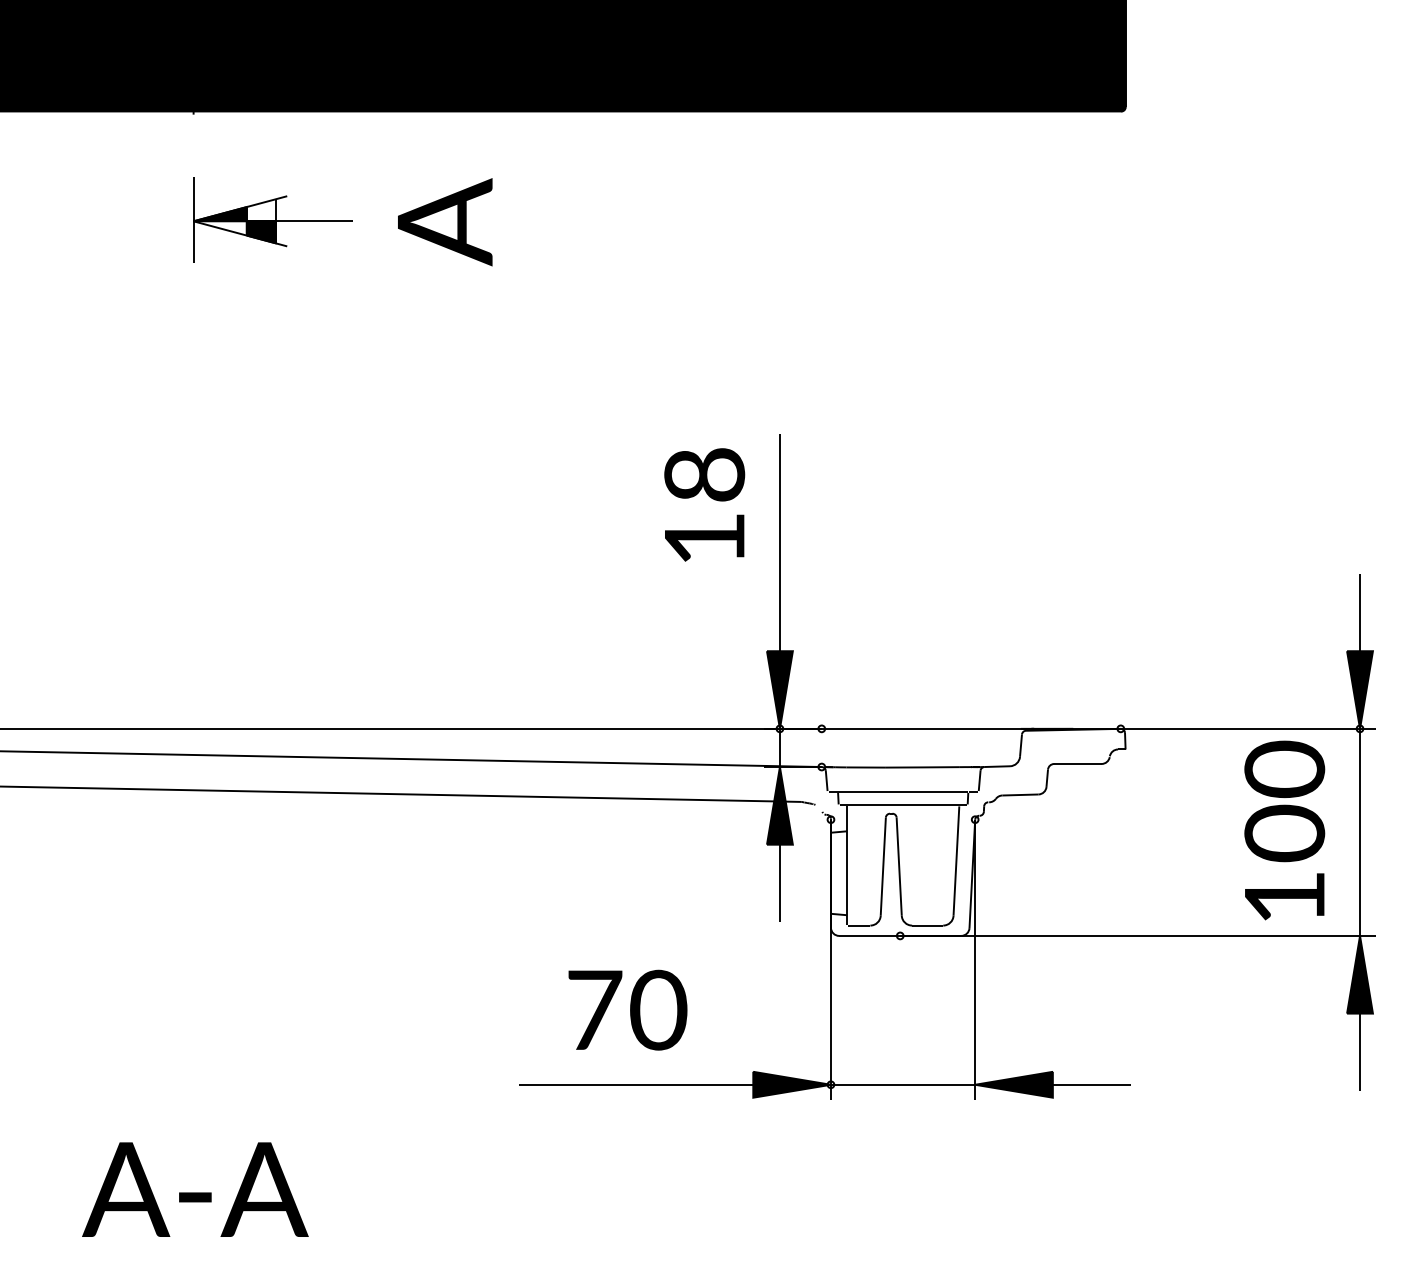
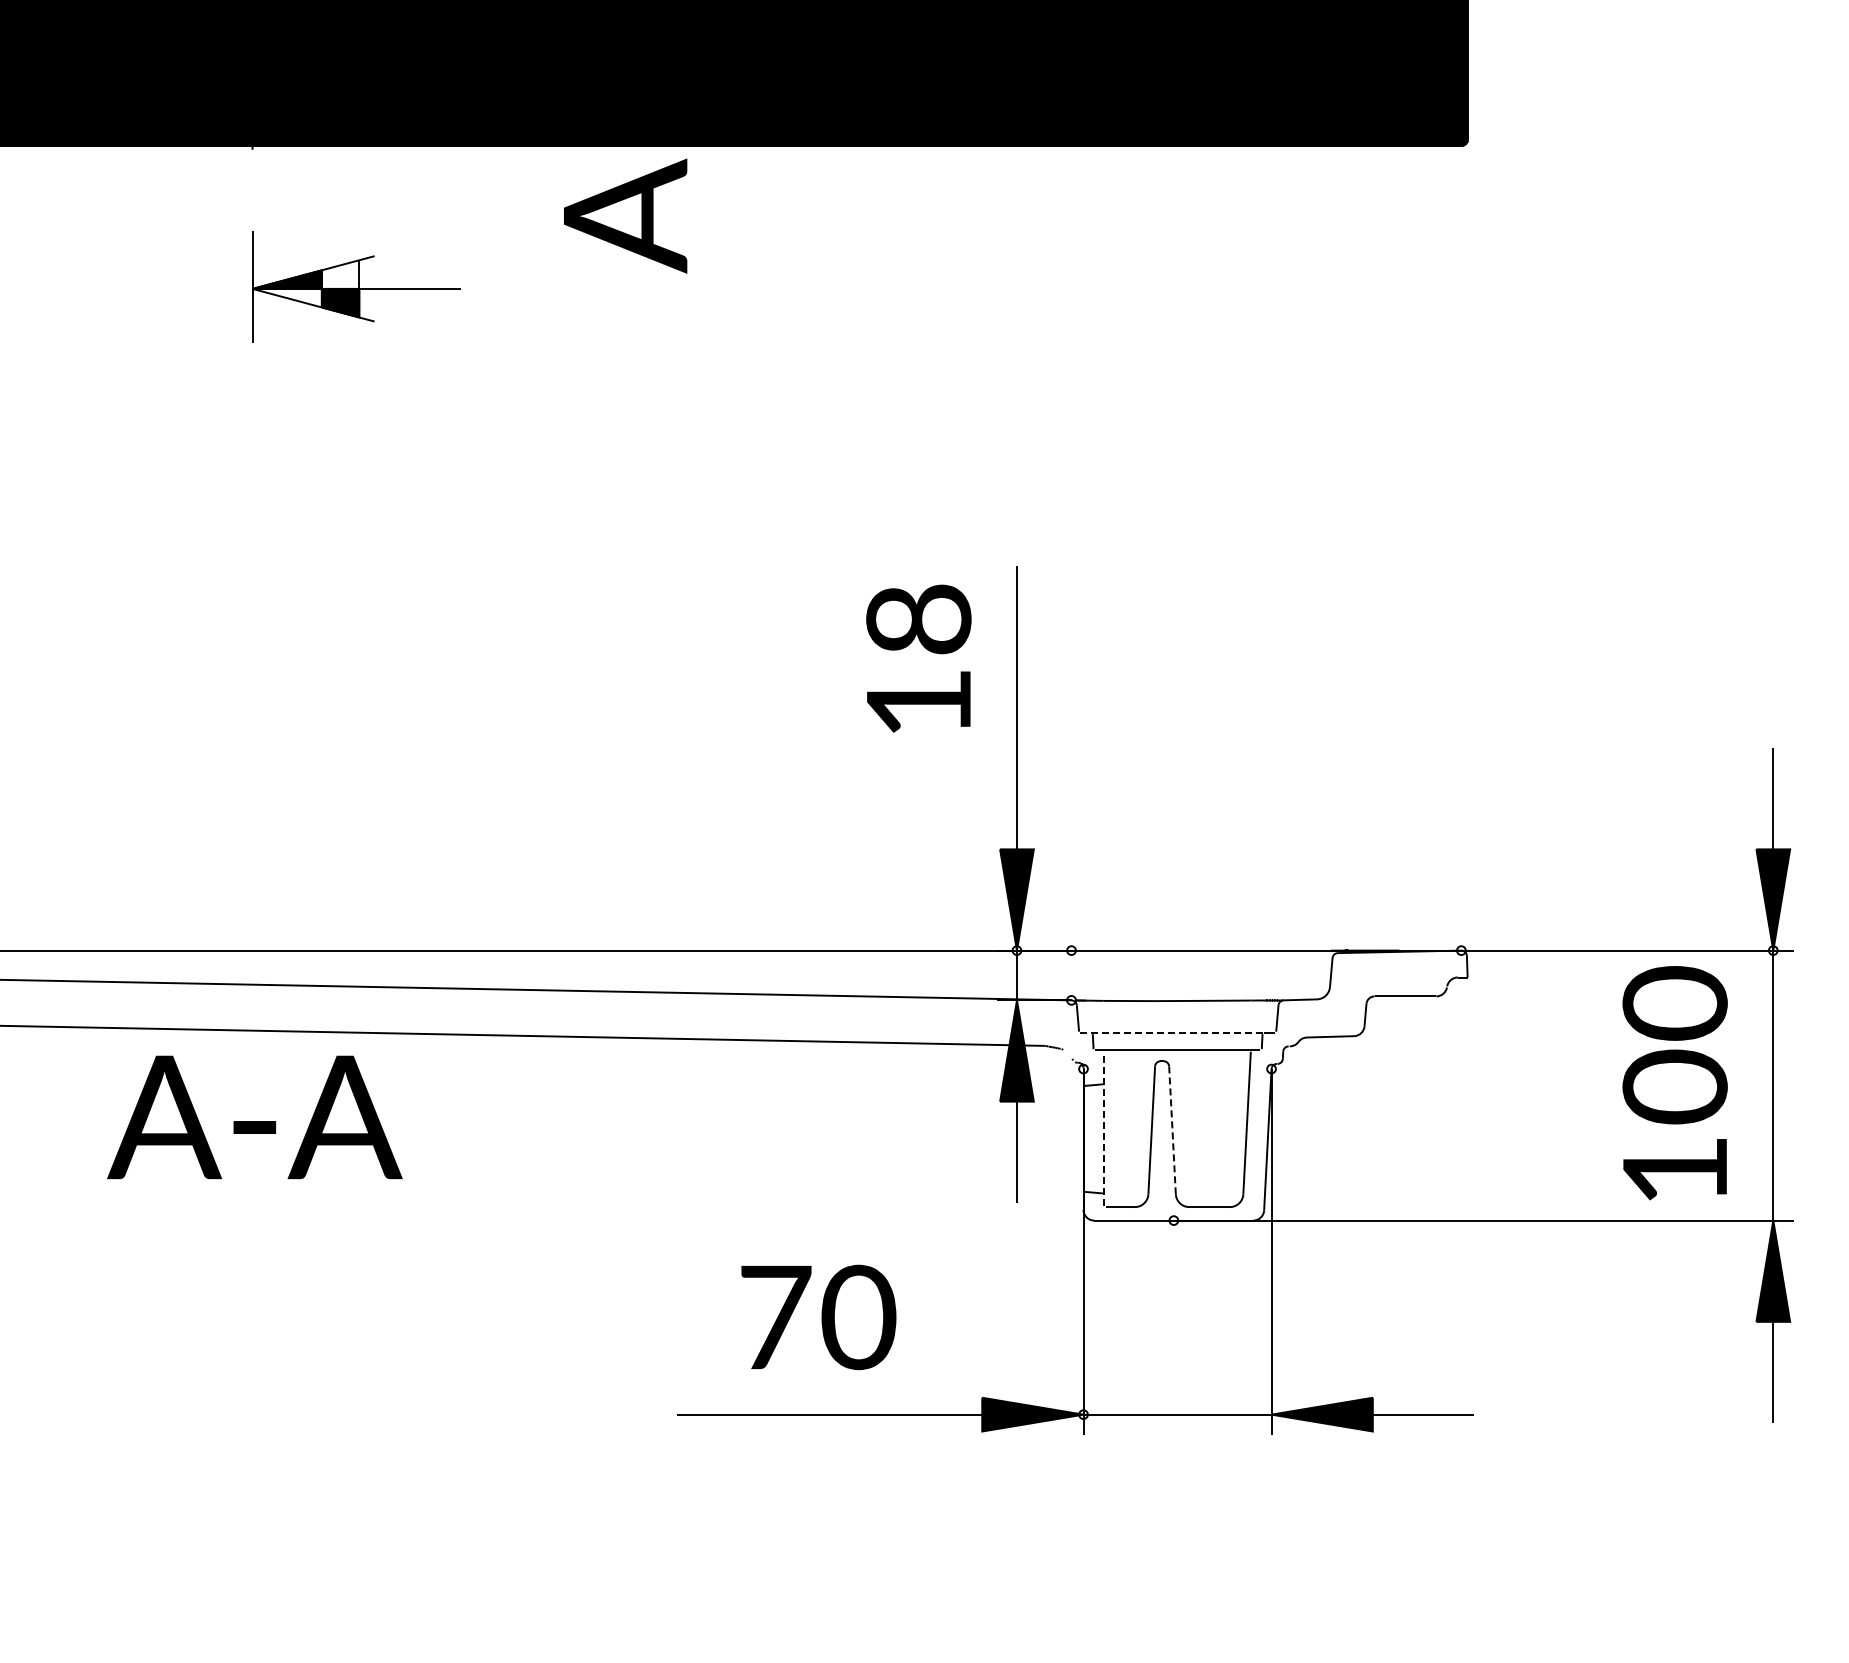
text: (445, 221) -> (625, 215), moved
line: (898, 791) -> (1171, 1032), solid -> dashed
line: (847, 865) -> (1104, 1128), solid -> dashed
line: (899, 866) -> (1172, 1129), solid -> dashed
text: (195, 1189) -> (254, 1117), moved

